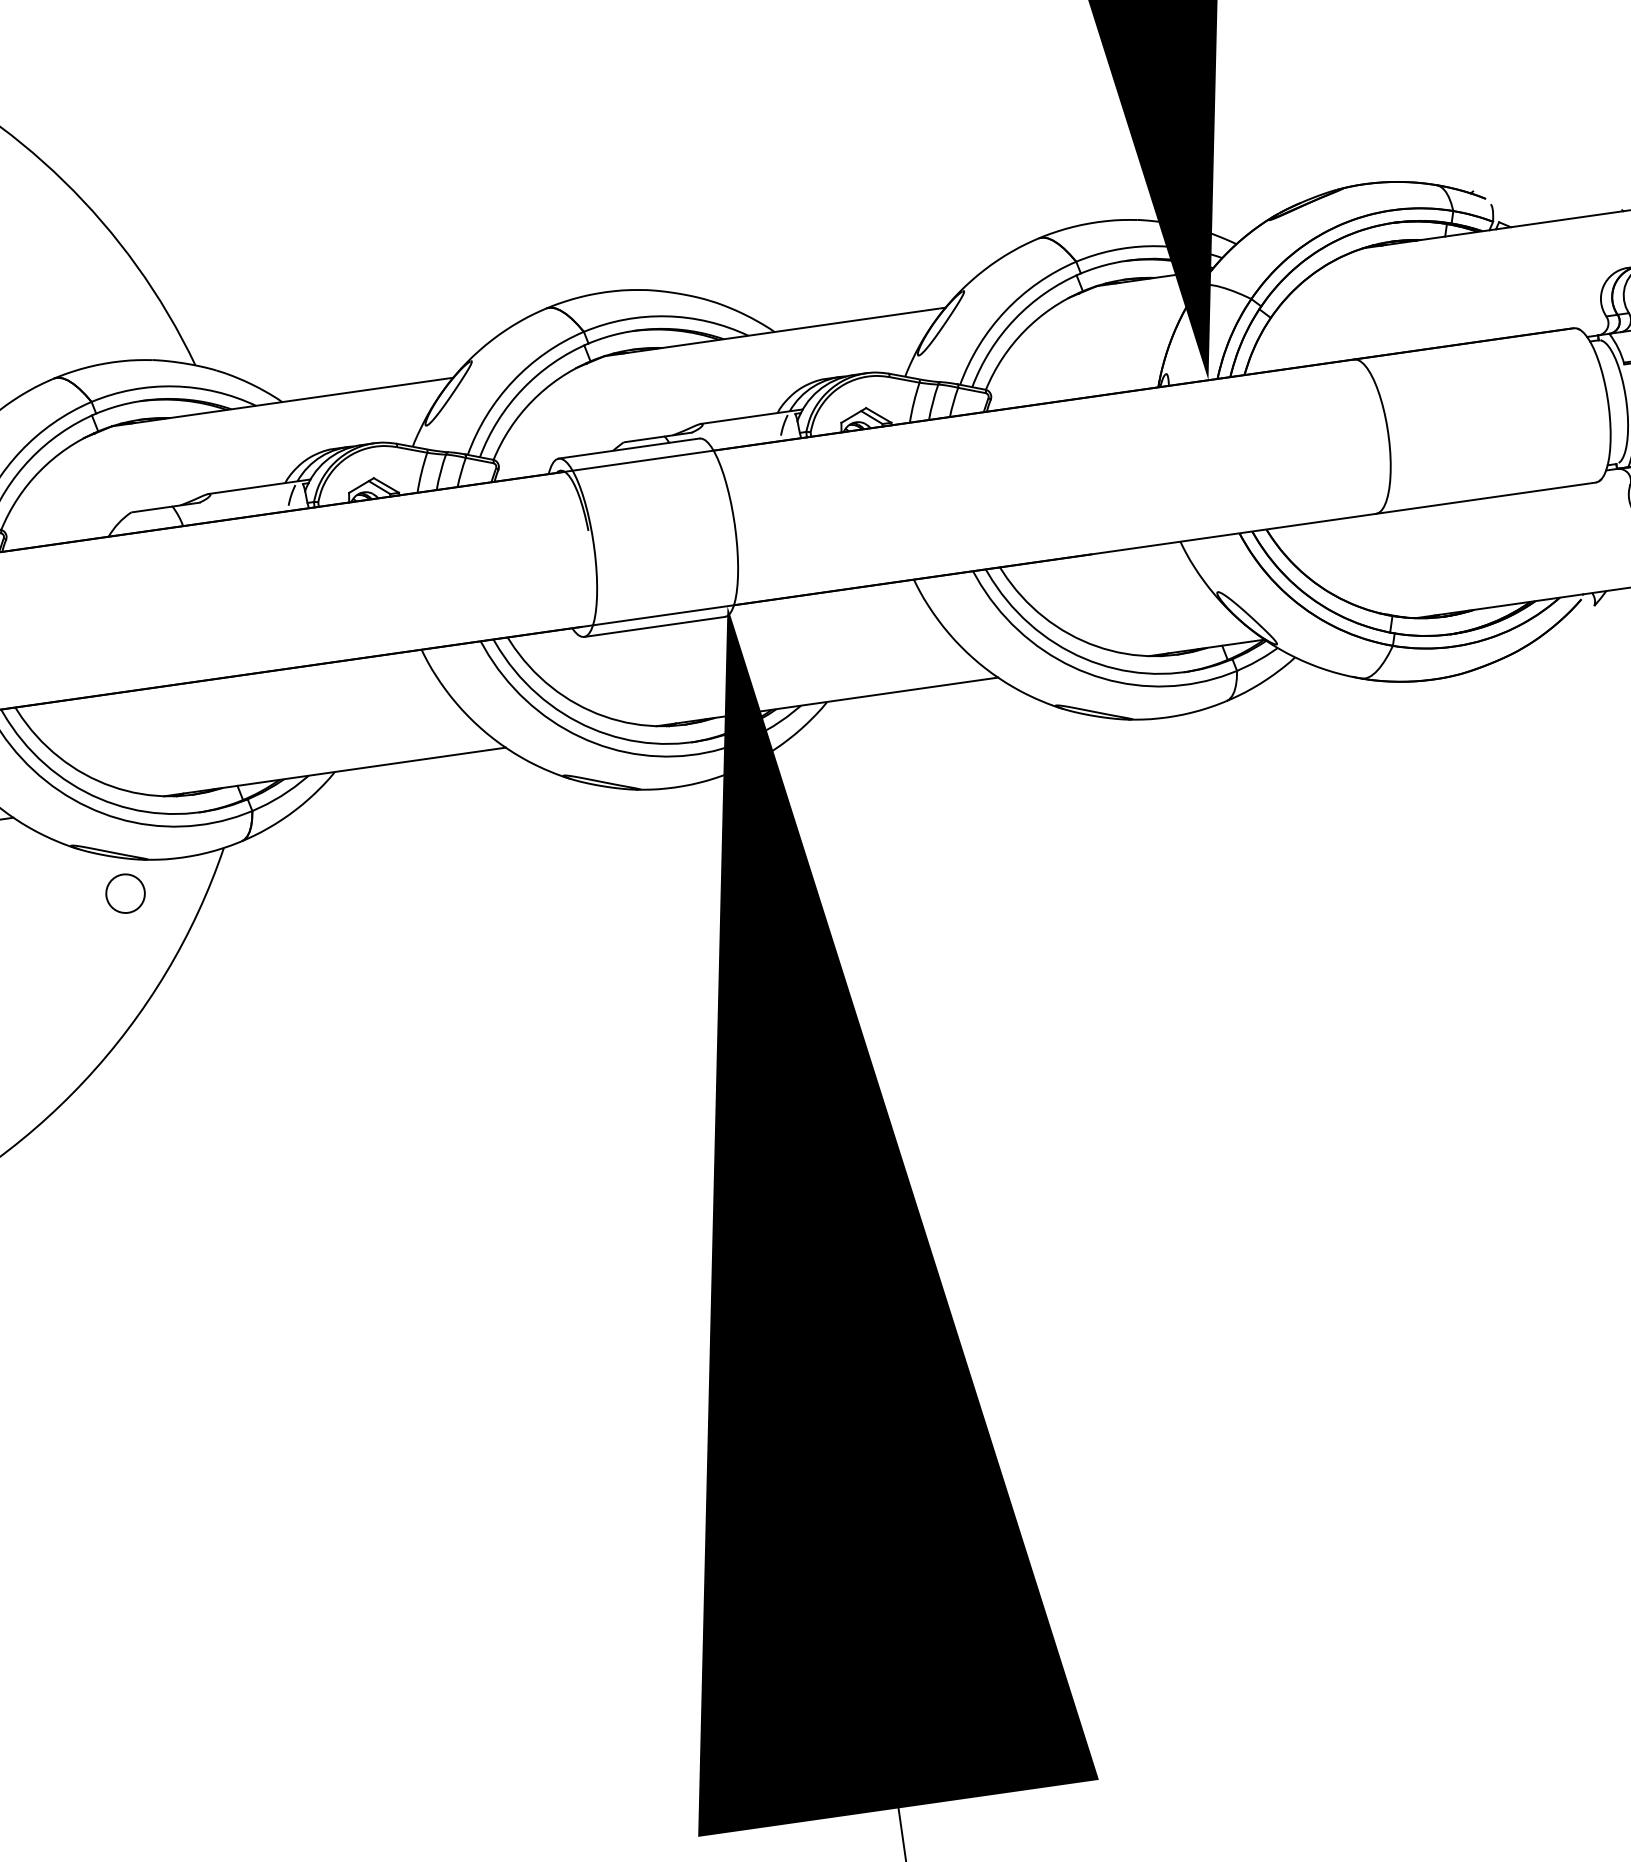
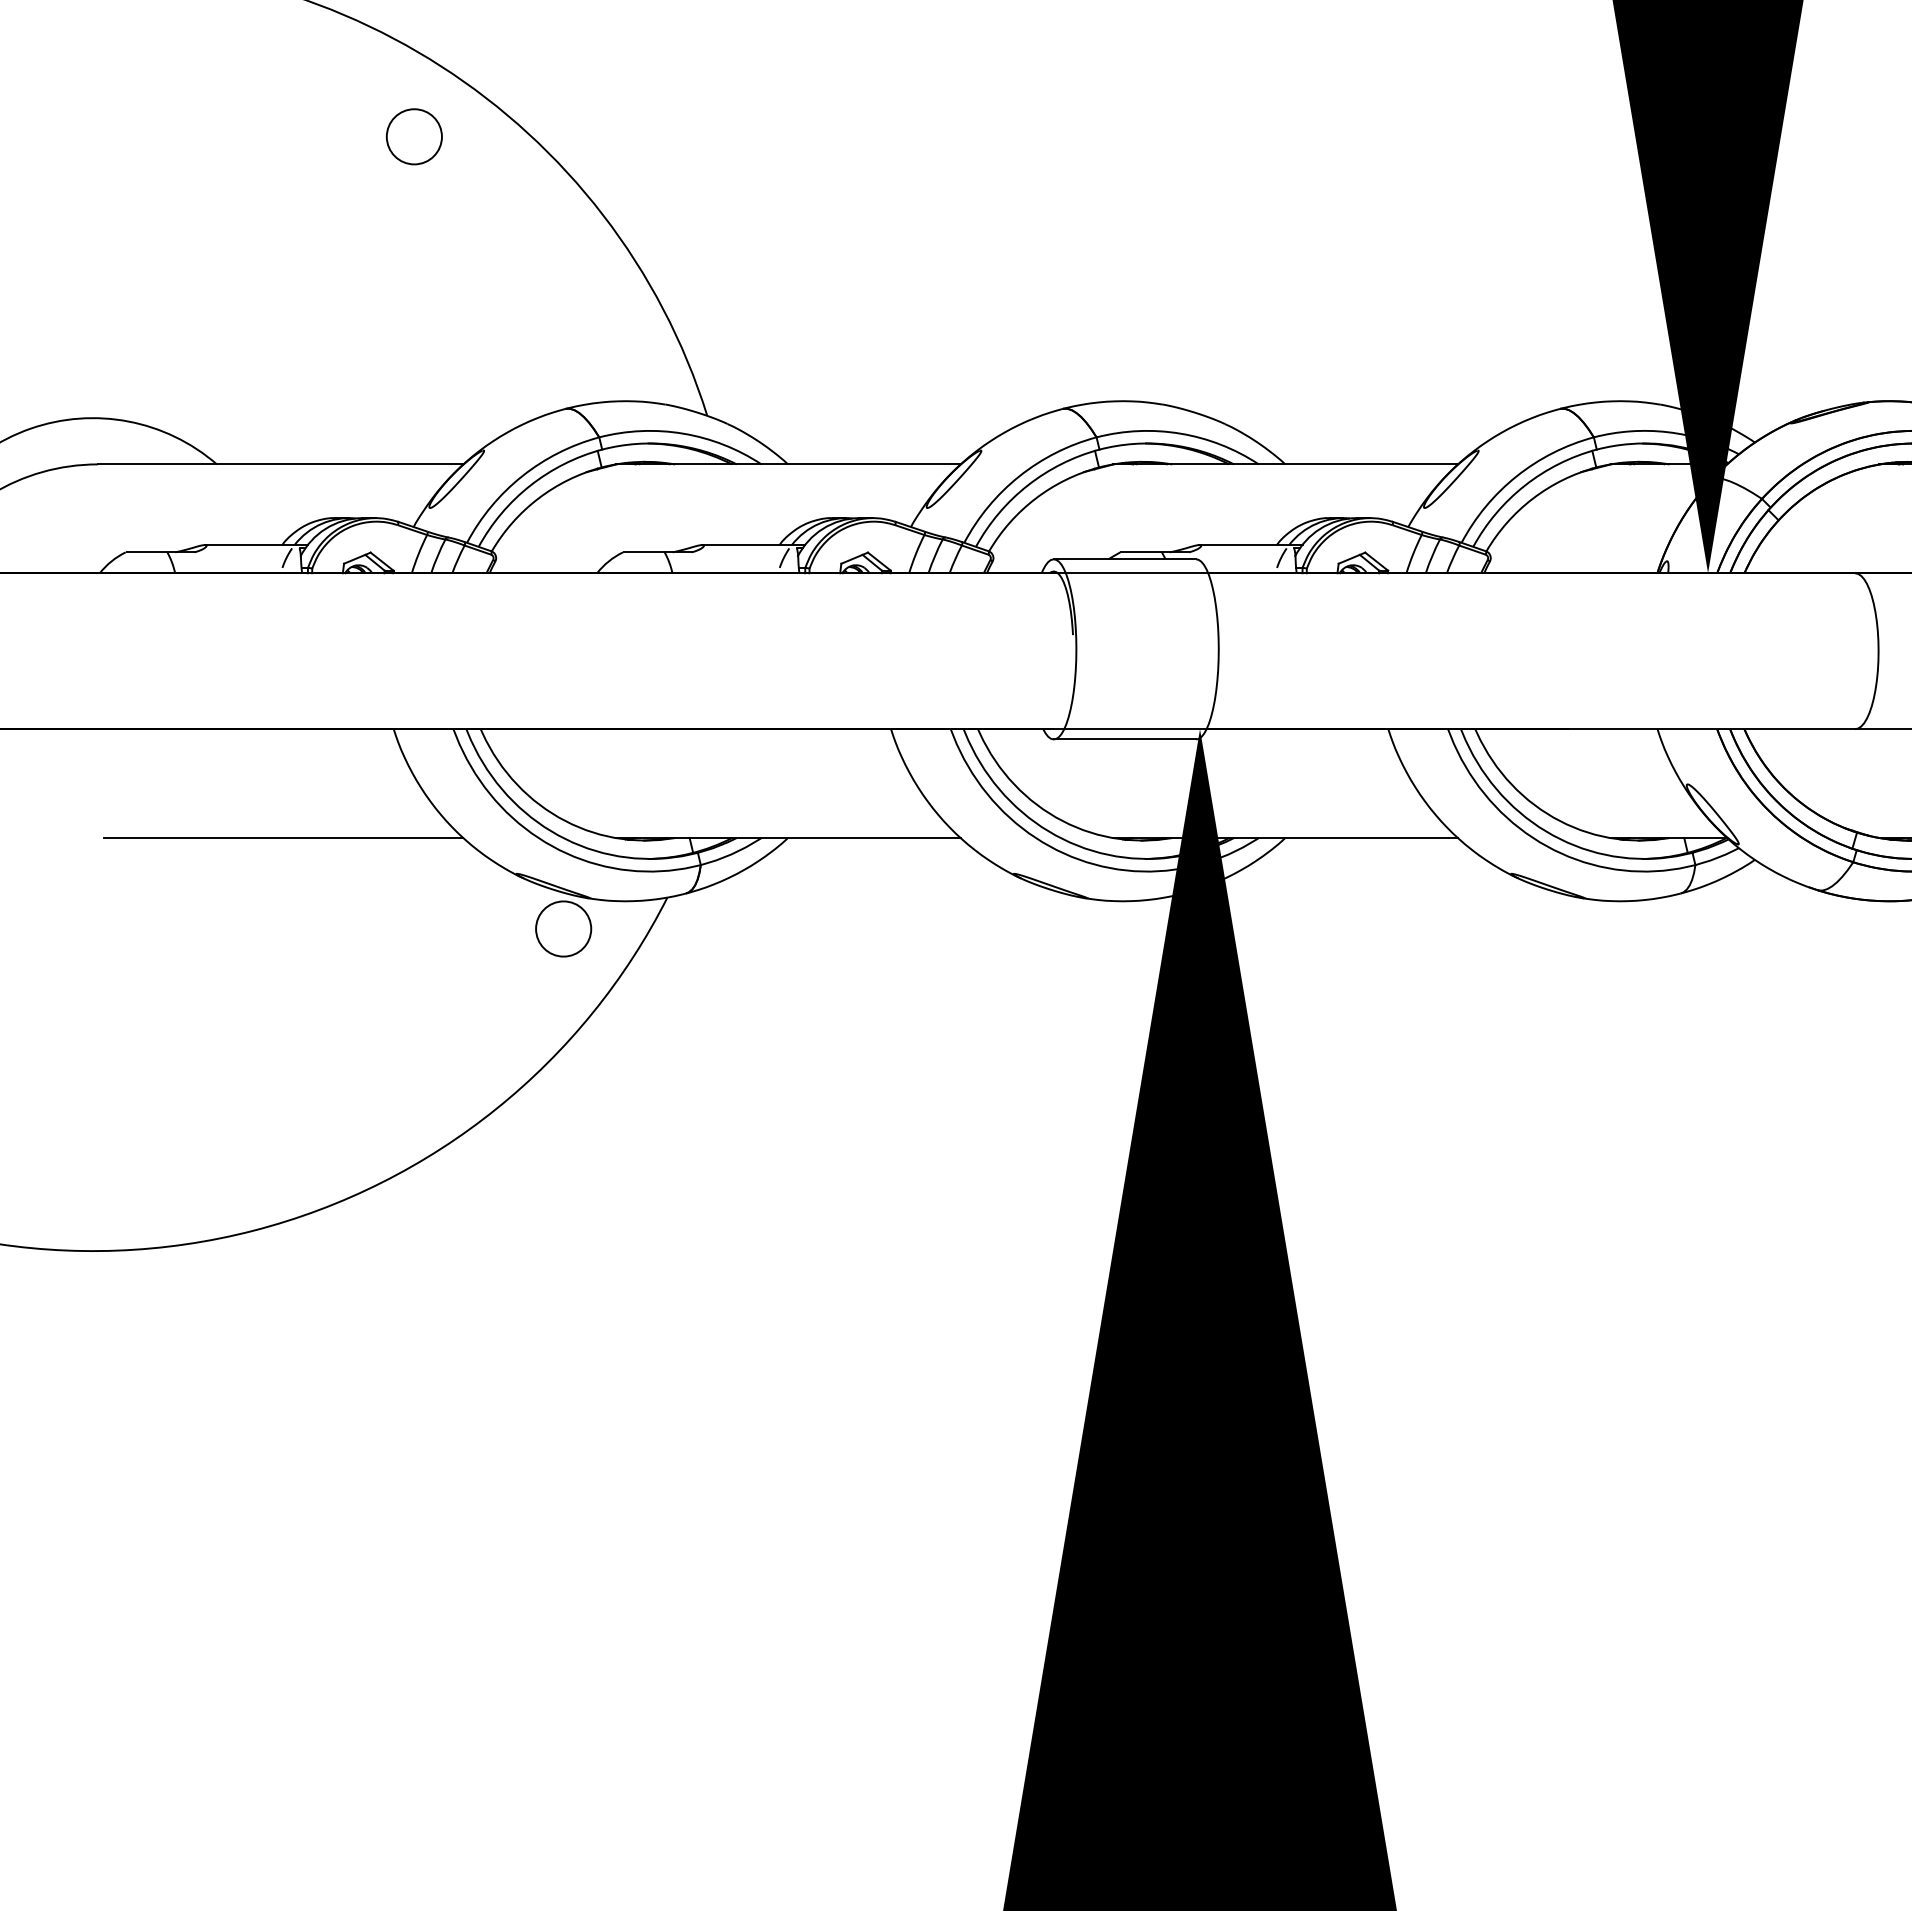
circle: (125, 893) -> (563, 928), size x1.43

